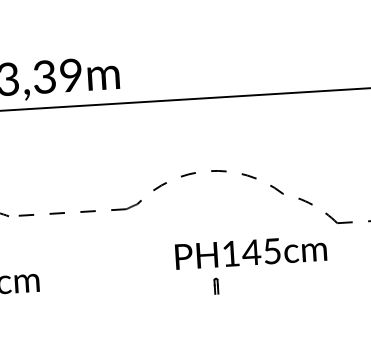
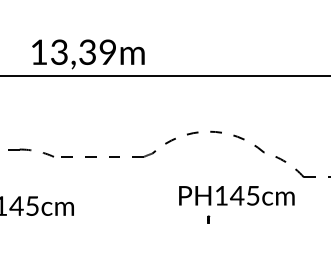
part: (215, 285) -> (208, 219), size x0.6

